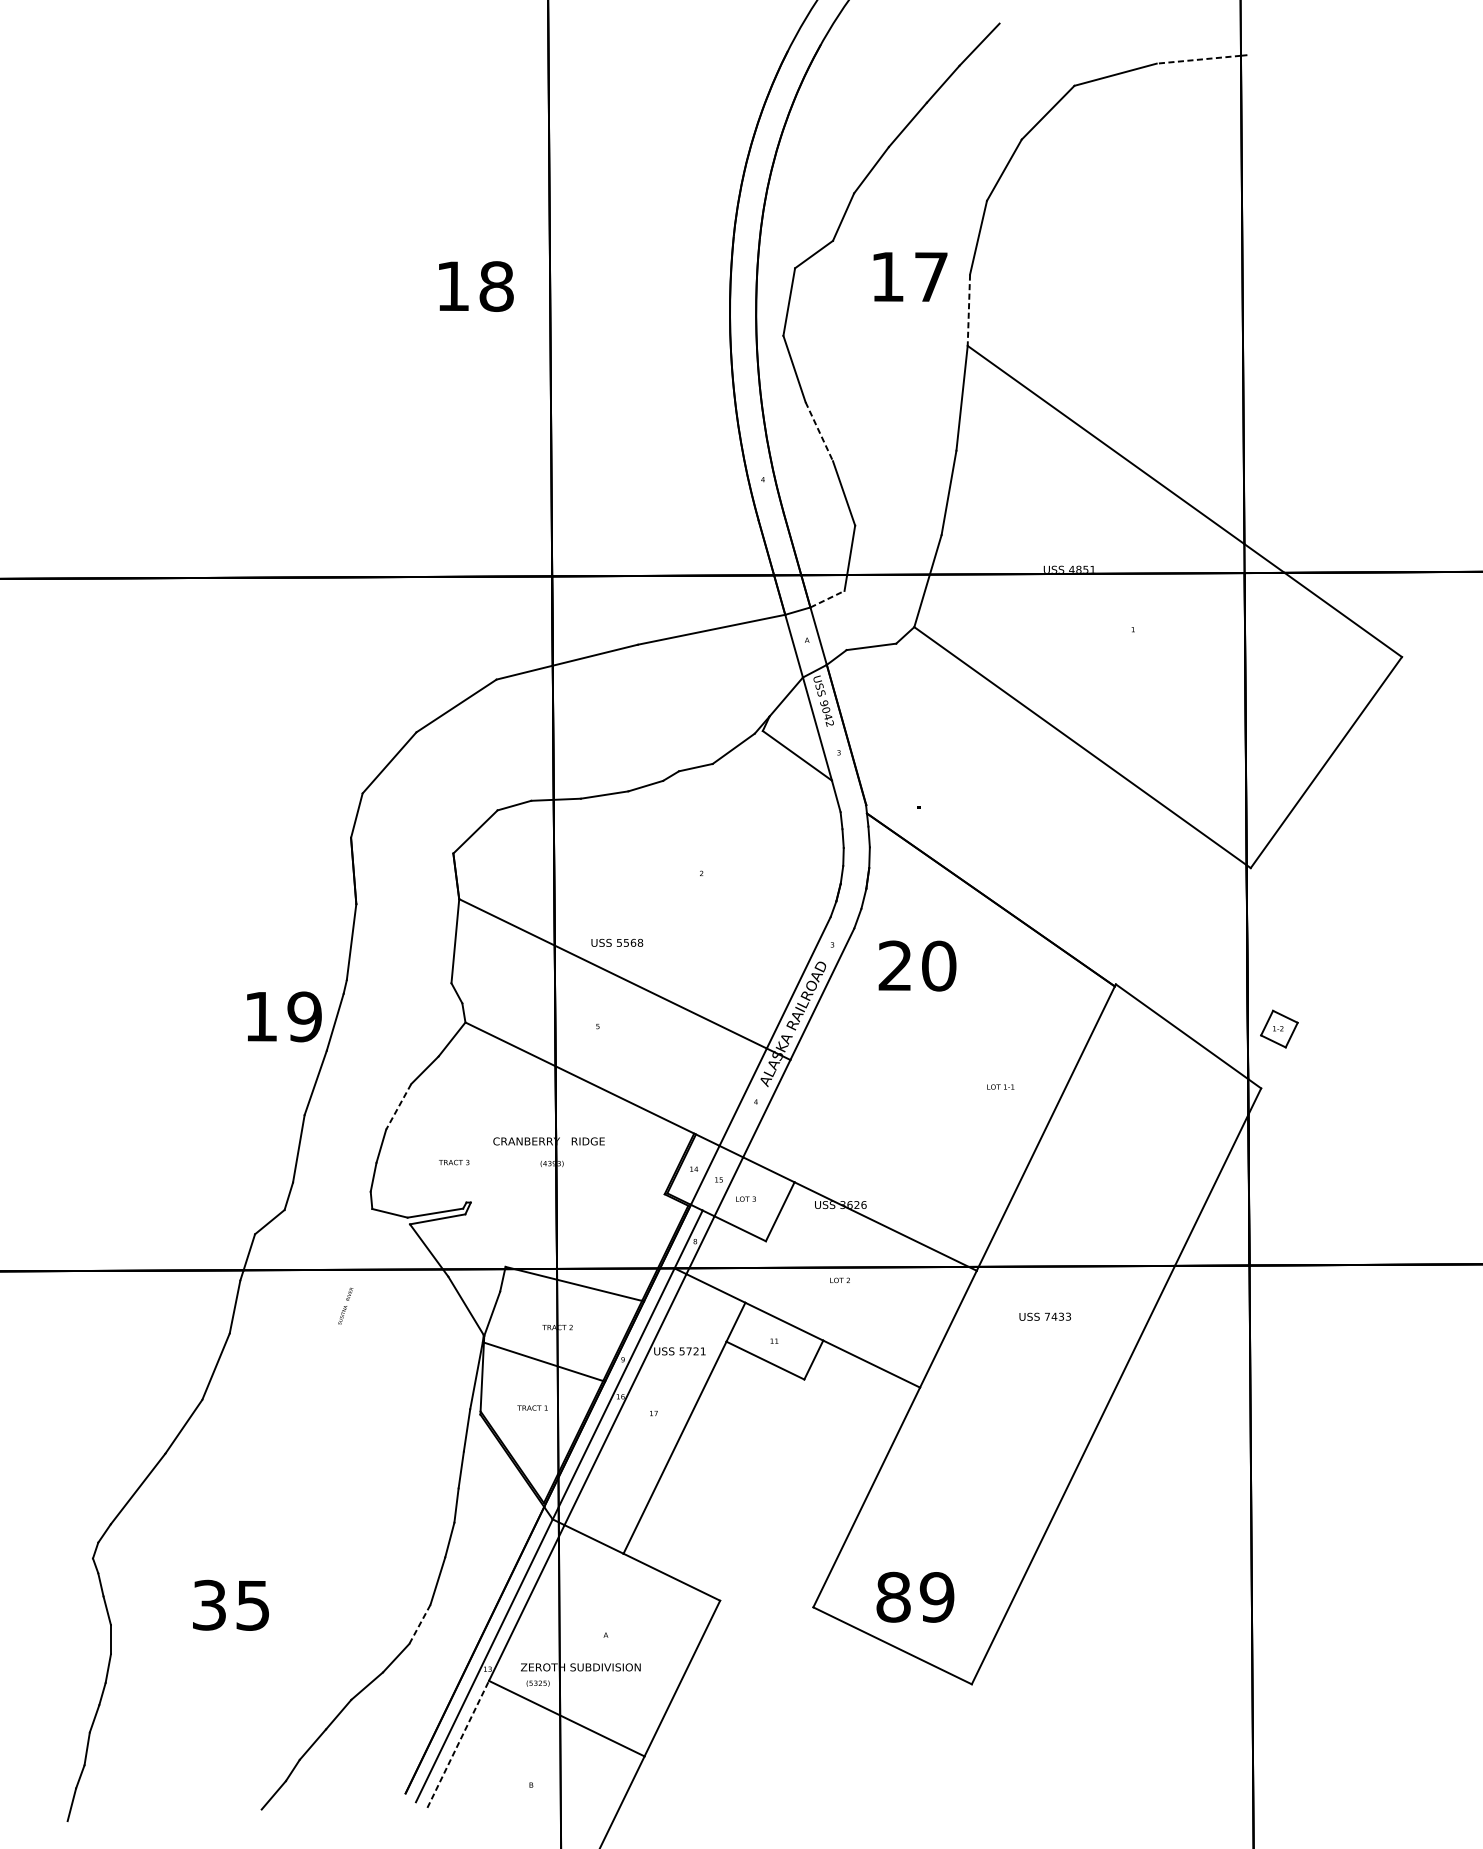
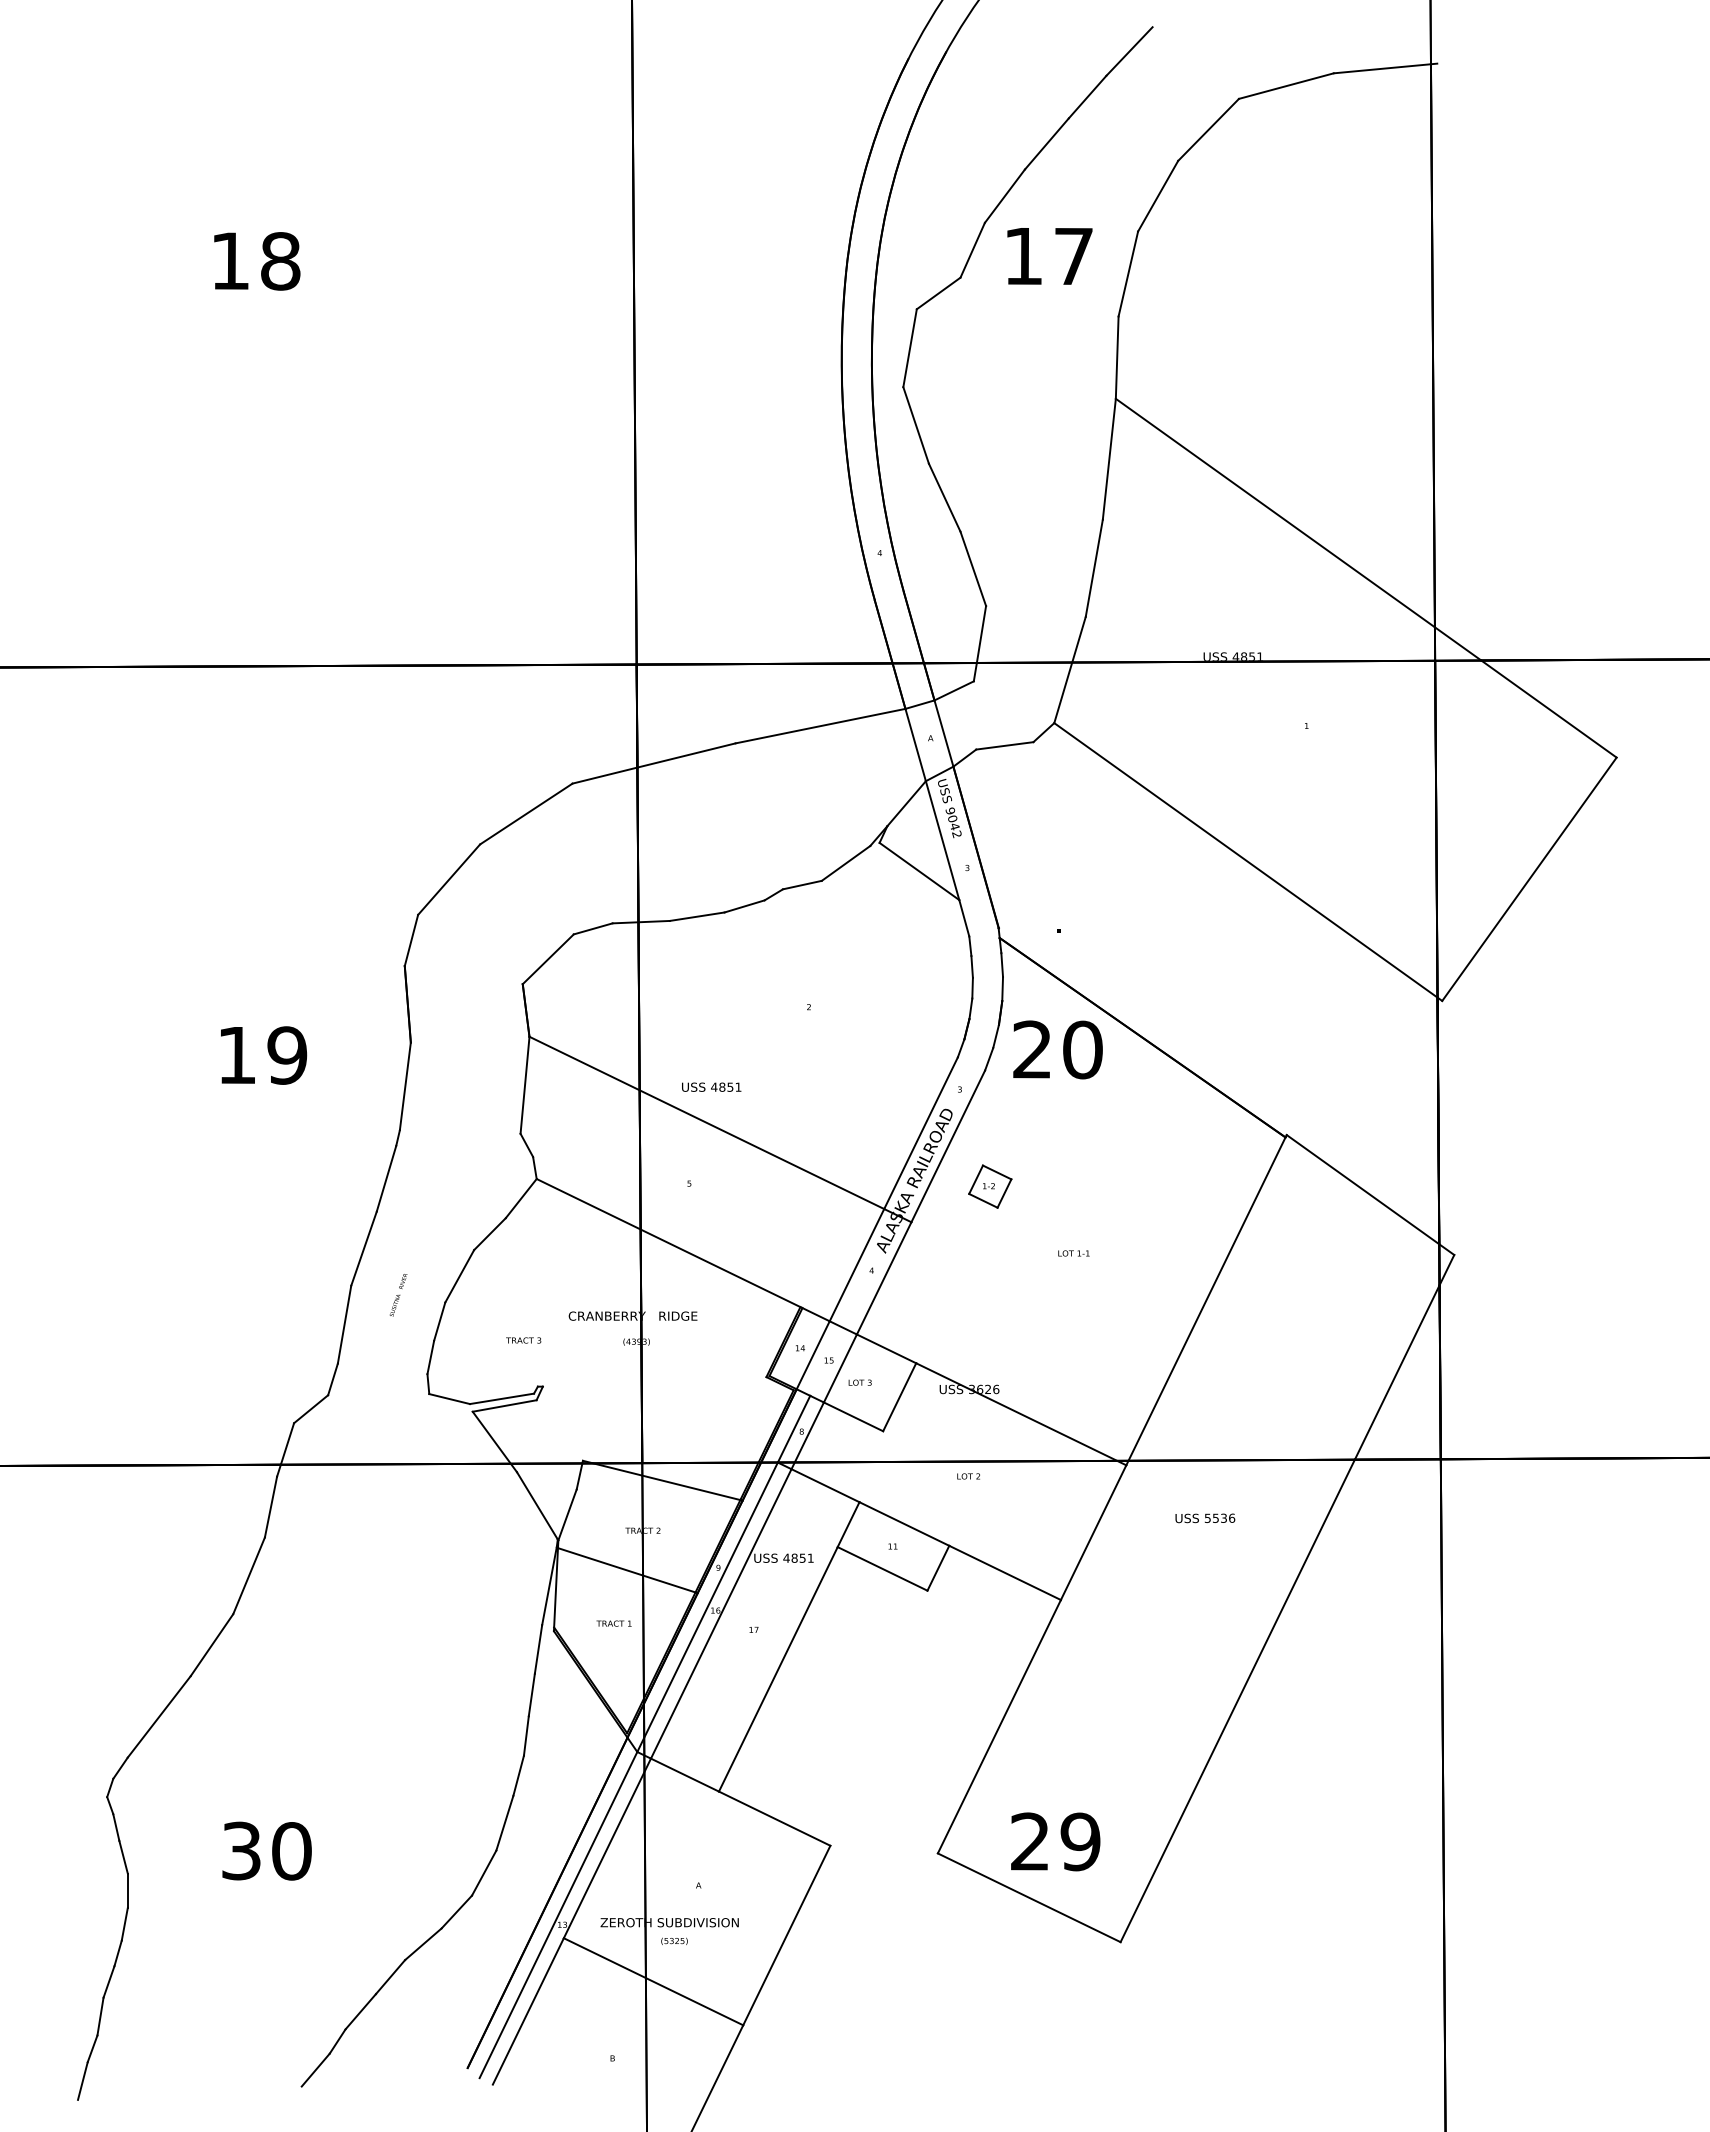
line: (1198, 59) -> (1382, 68), dashed -> solid
text: (910, 277) -> (1049, 256), moved
text: (476, 286) -> (257, 261), moved
line: (969, 310) -> (1117, 358), dashed -> solid
line: (819, 431) -> (944, 497), dashed -> solid
line: (827, 598) -> (954, 690), dashed -> solid
text: (630, 942) -> (726, 1086), 5568 -> 4851
text: (917, 965) -> (1057, 1049), moved
text: (284, 1016) -> (264, 1055), moved
part: (1279, 1028) -> (990, 1186), moved
text: (1000, 1087) -> (1073, 1253), moved
line: (398, 1107) -> (459, 1276), dashed -> solid
text: (345, 1306) -> (398, 1295), moved
text: (1057, 1316) -> (1219, 1518), 7433 -> 5536
text: (689, 1350) -> (794, 1557), 5721 -> 4851
text: (893, 1597) -> (1030, 1841), 89 -> 29
text: (252, 1605) -> (291, 1851), 35 -> 30
line: (420, 1624) -> (484, 1873), dashed -> solid
text: (538, 1682) -> (674, 1940), moved
line: (458, 1743) -> (528, 2010), dashed -> solid

